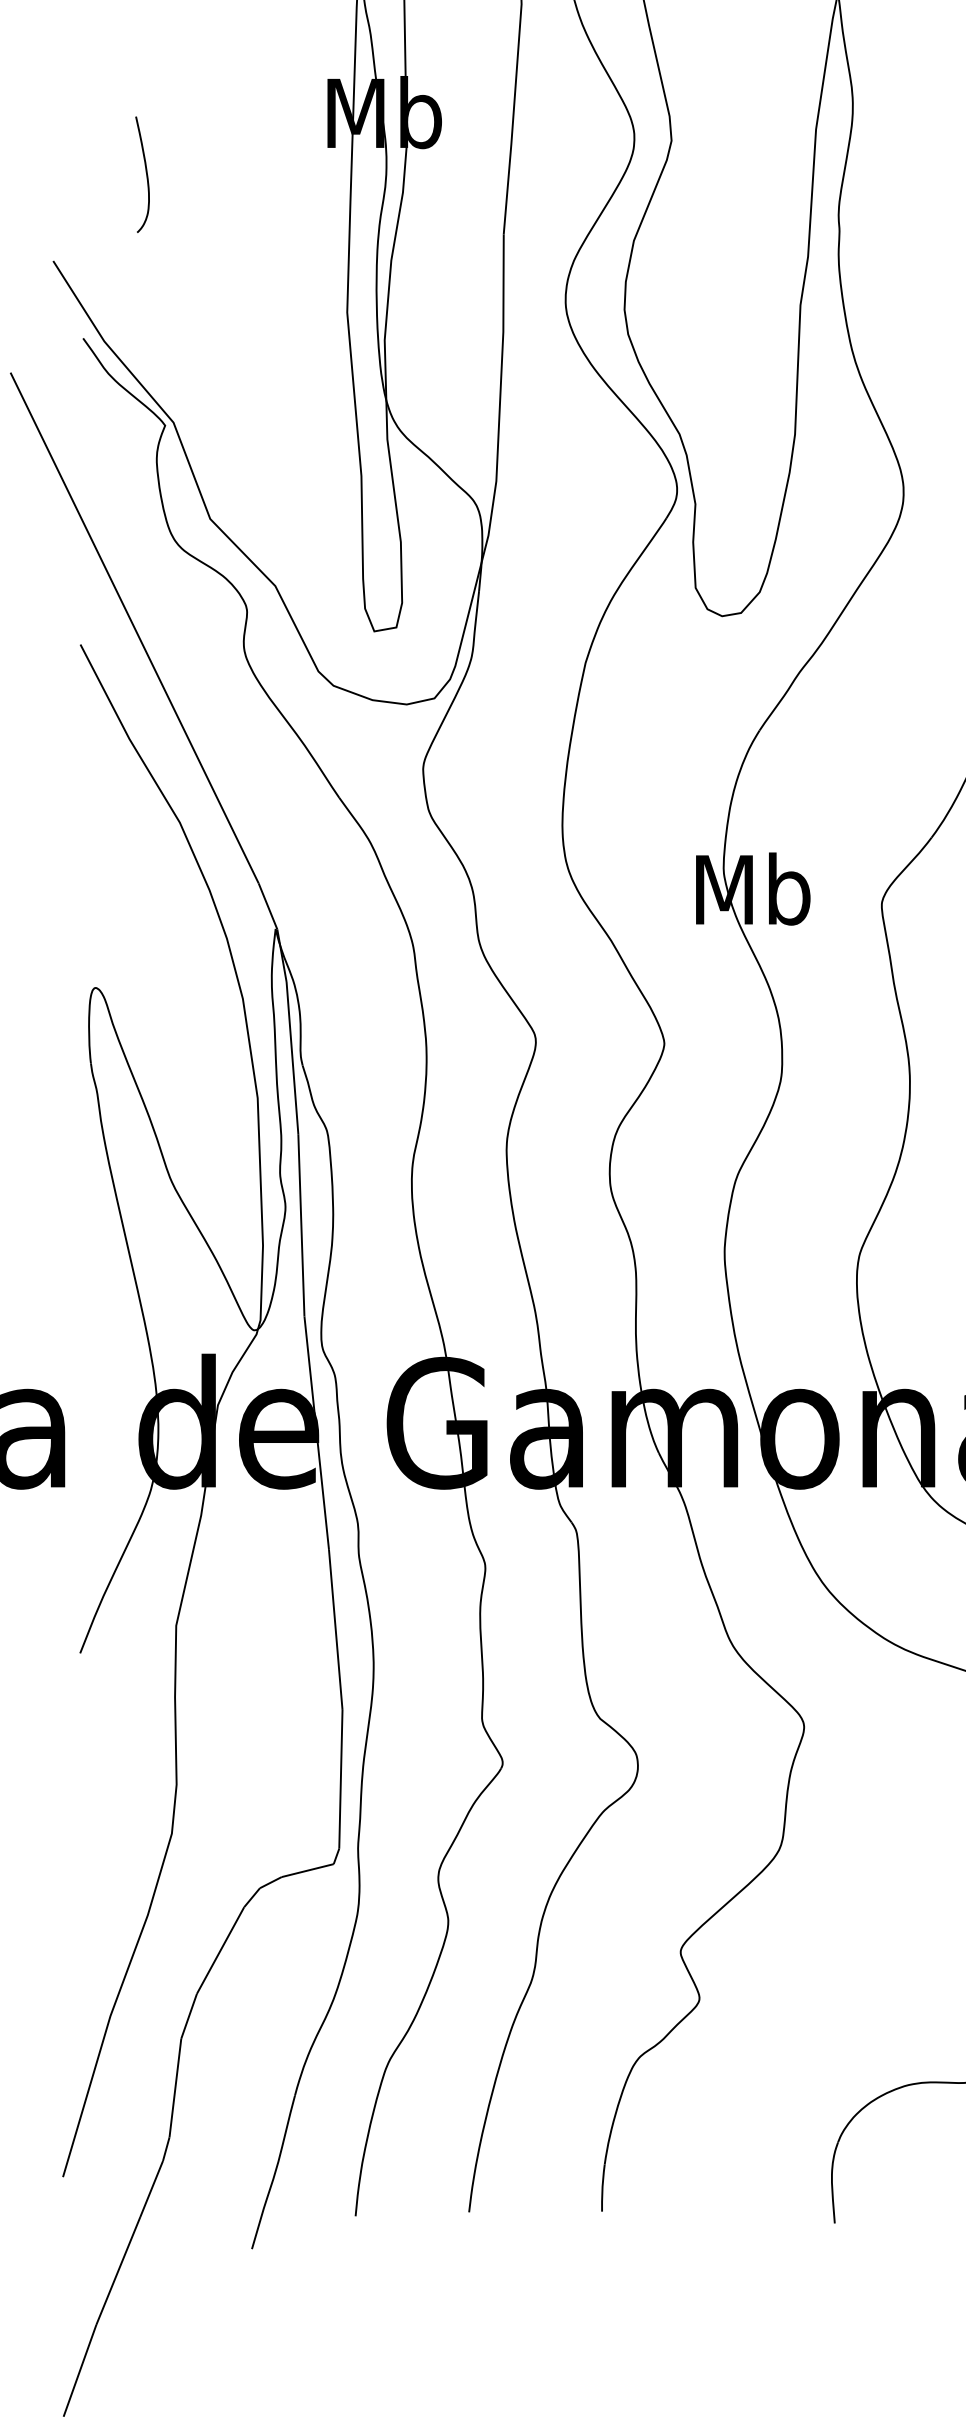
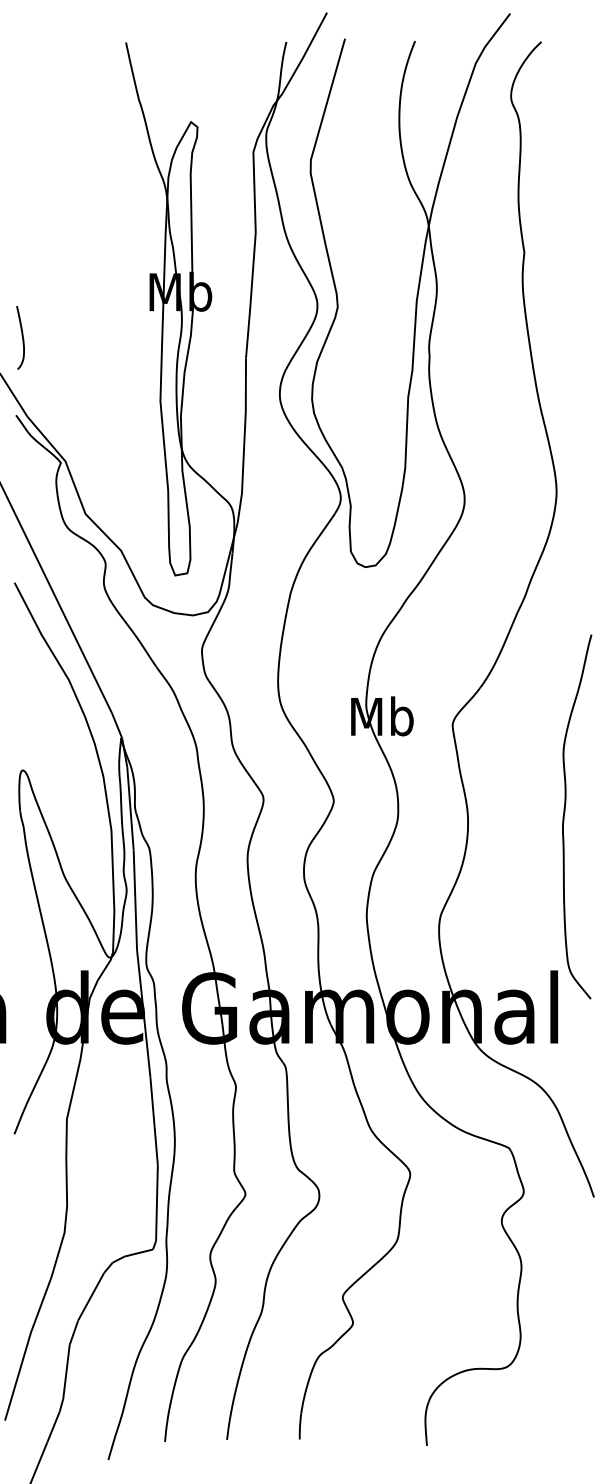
curve: (144, 172) -> (21, 336), moved

